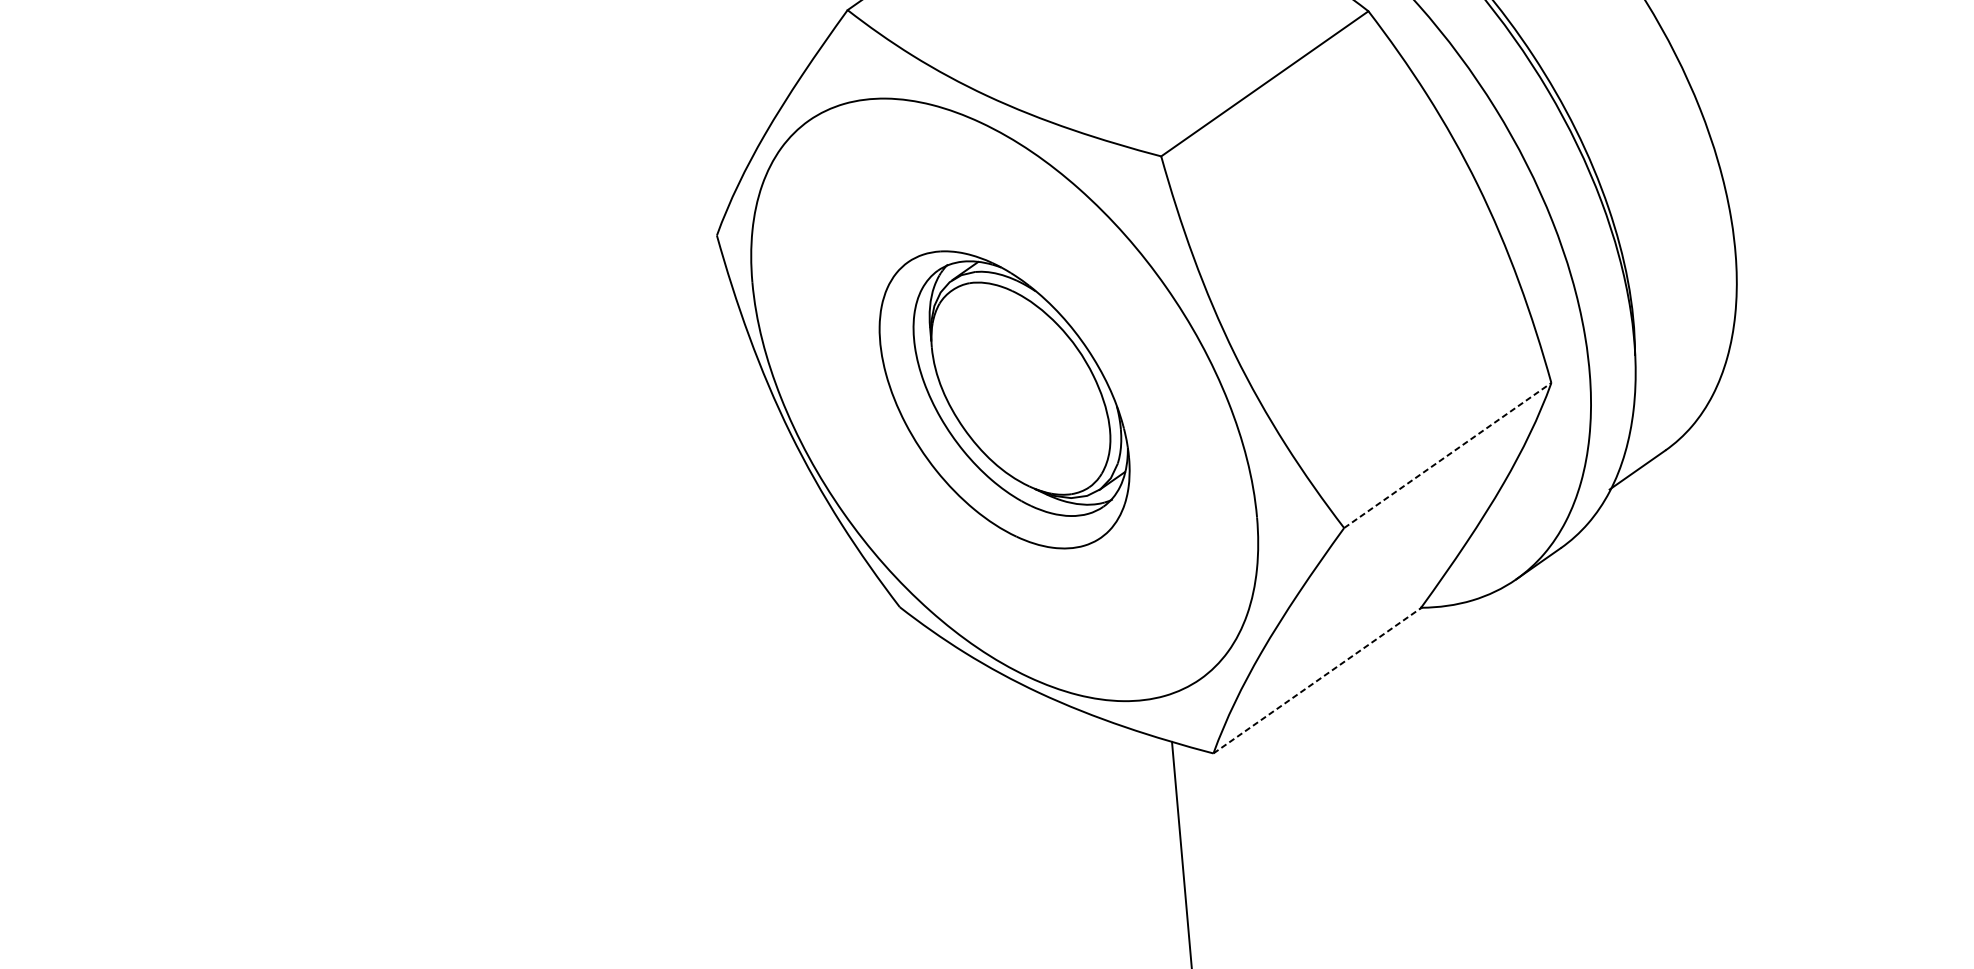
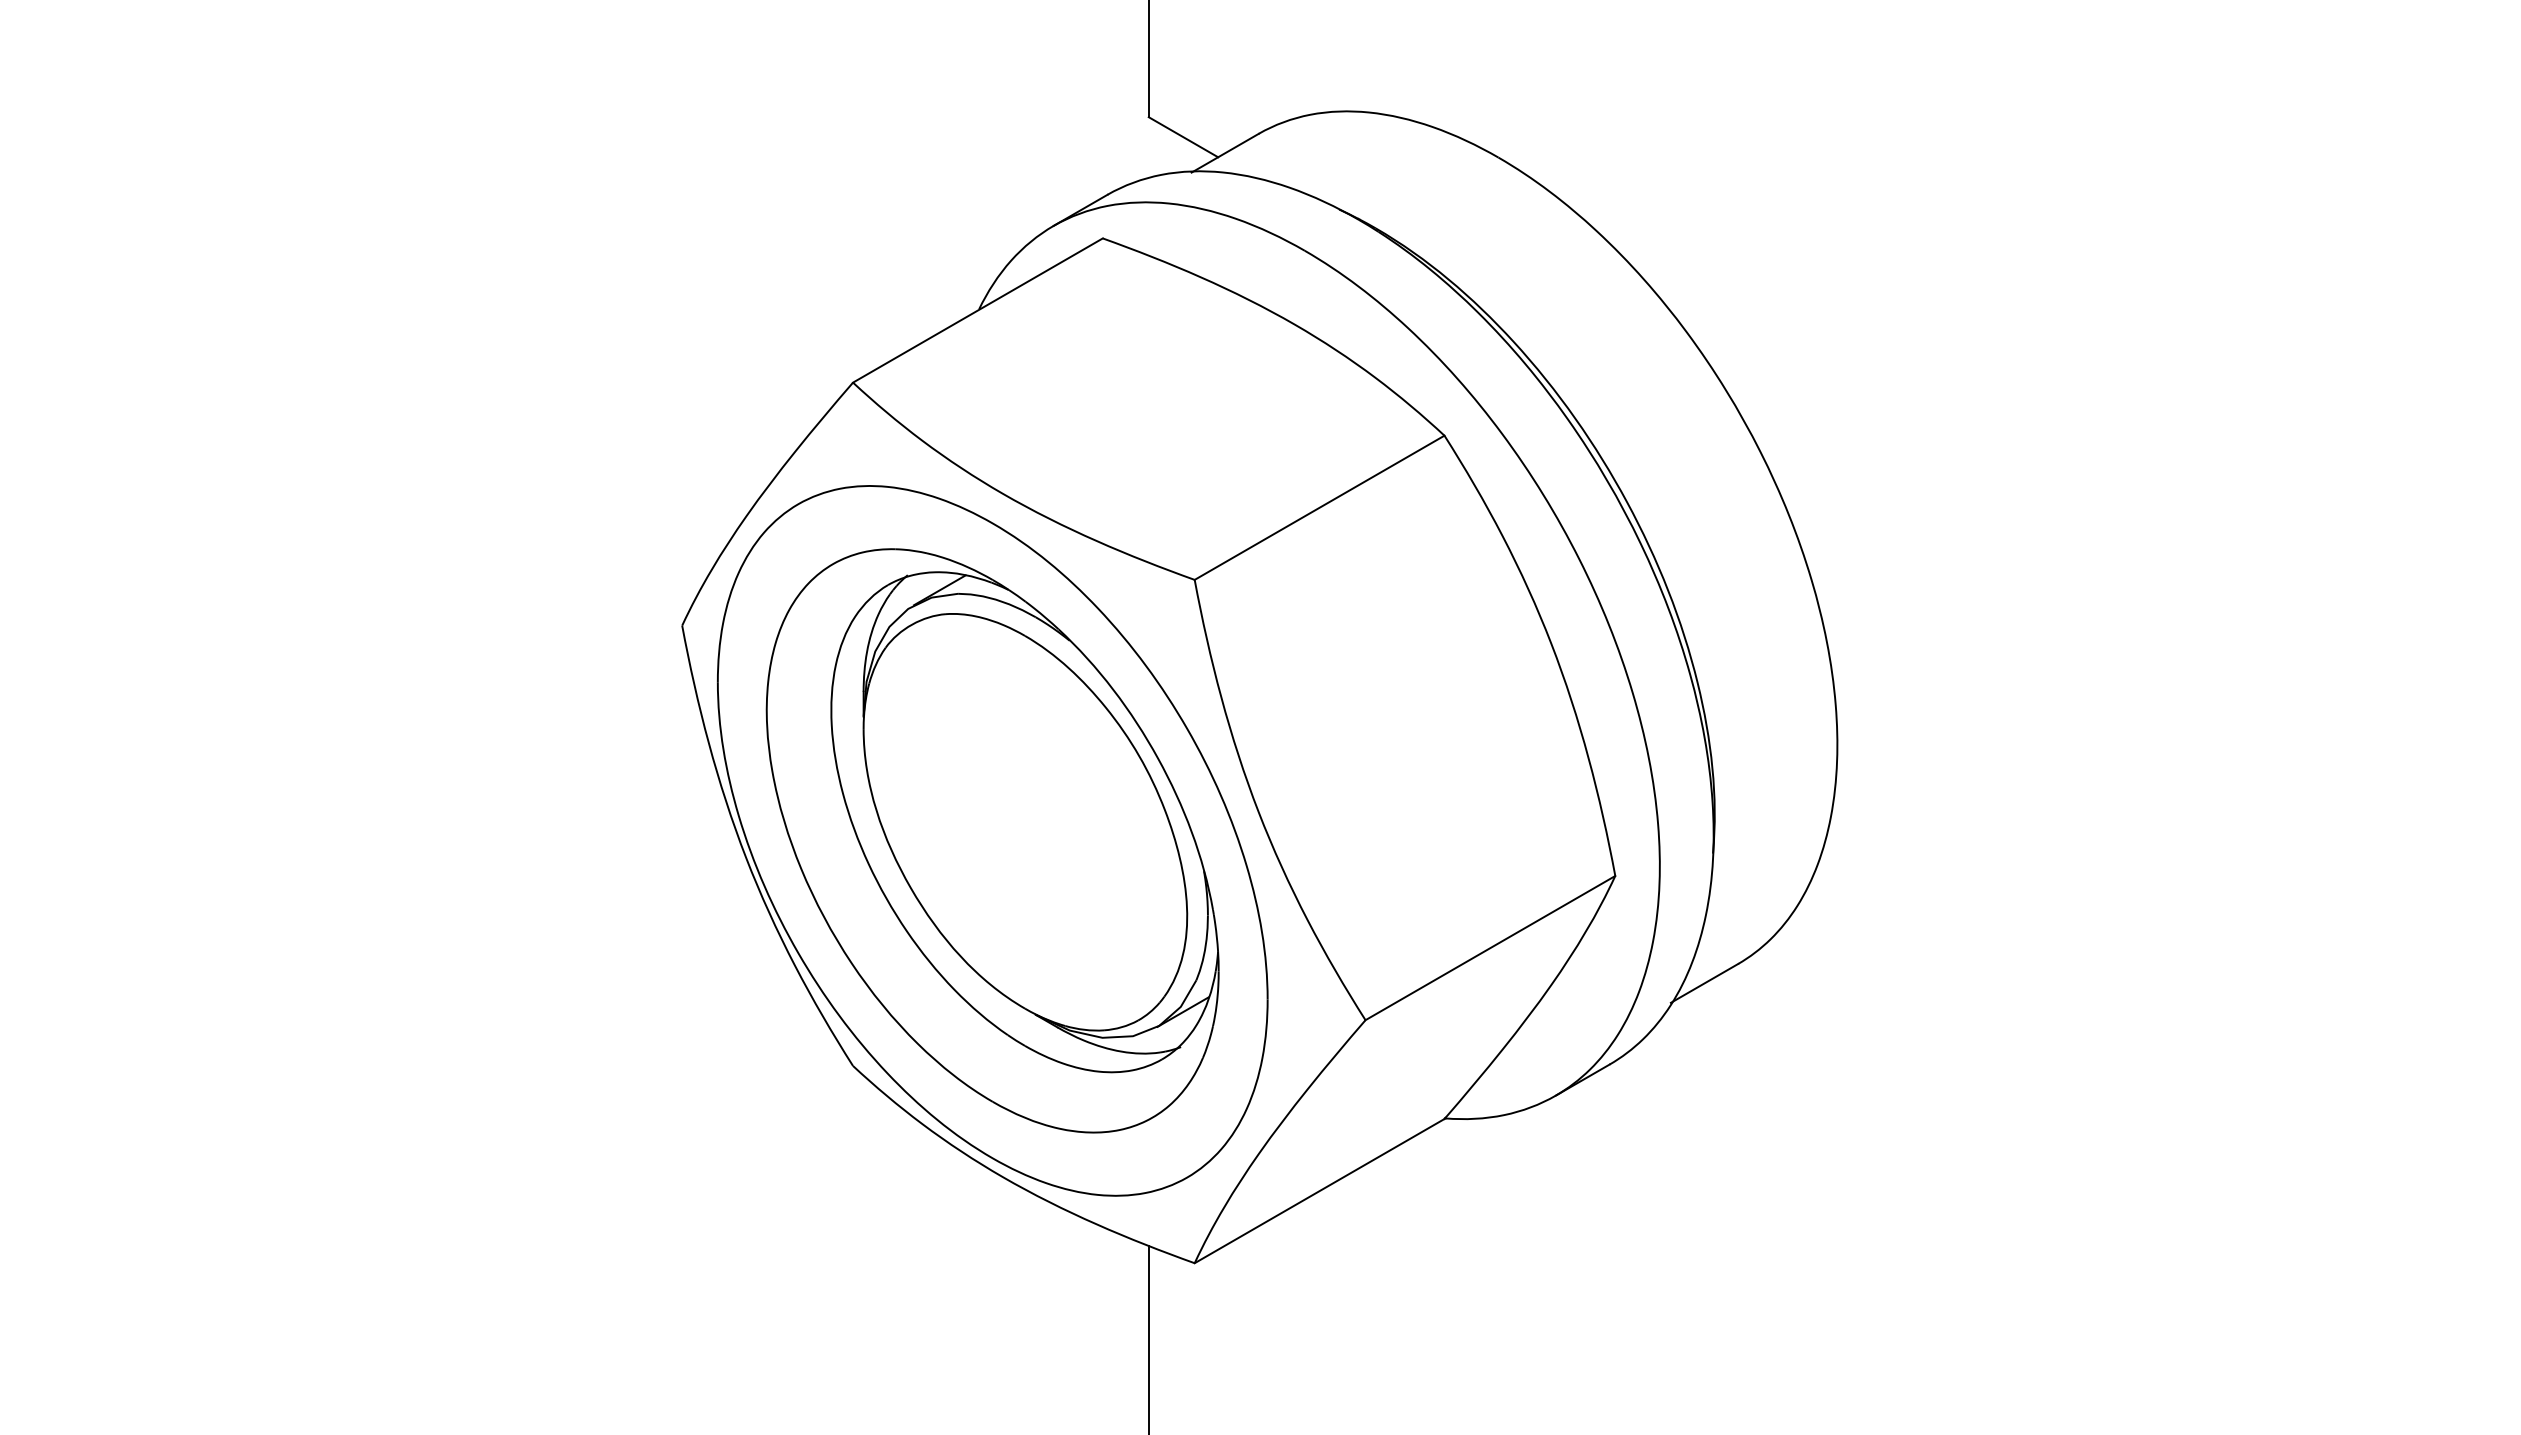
part: (1004, 399) -> (992, 840), size x1.67
line: (1447, 454) -> (1490, 947), dashed -> solid
line: (1317, 680) -> (1320, 1190), dashed -> solid

